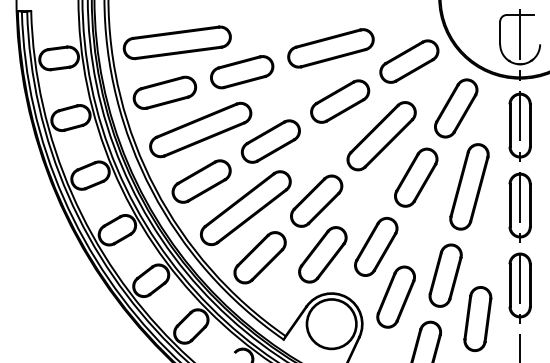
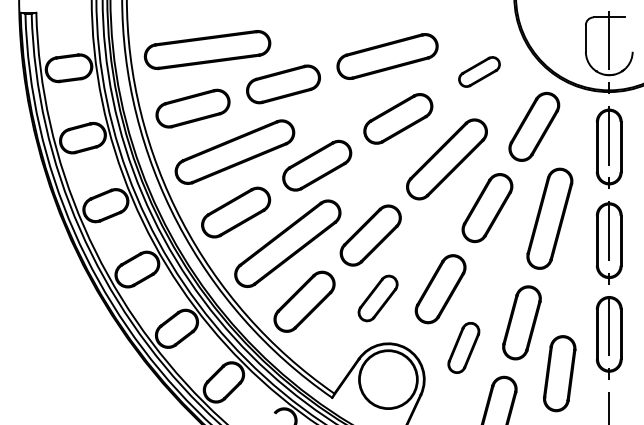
part: (409, 61) -> (479, 71), size x0.6
part: (322, 254) -> (377, 298), size x0.7
part: (395, 296) -> (463, 347), size x0.7

